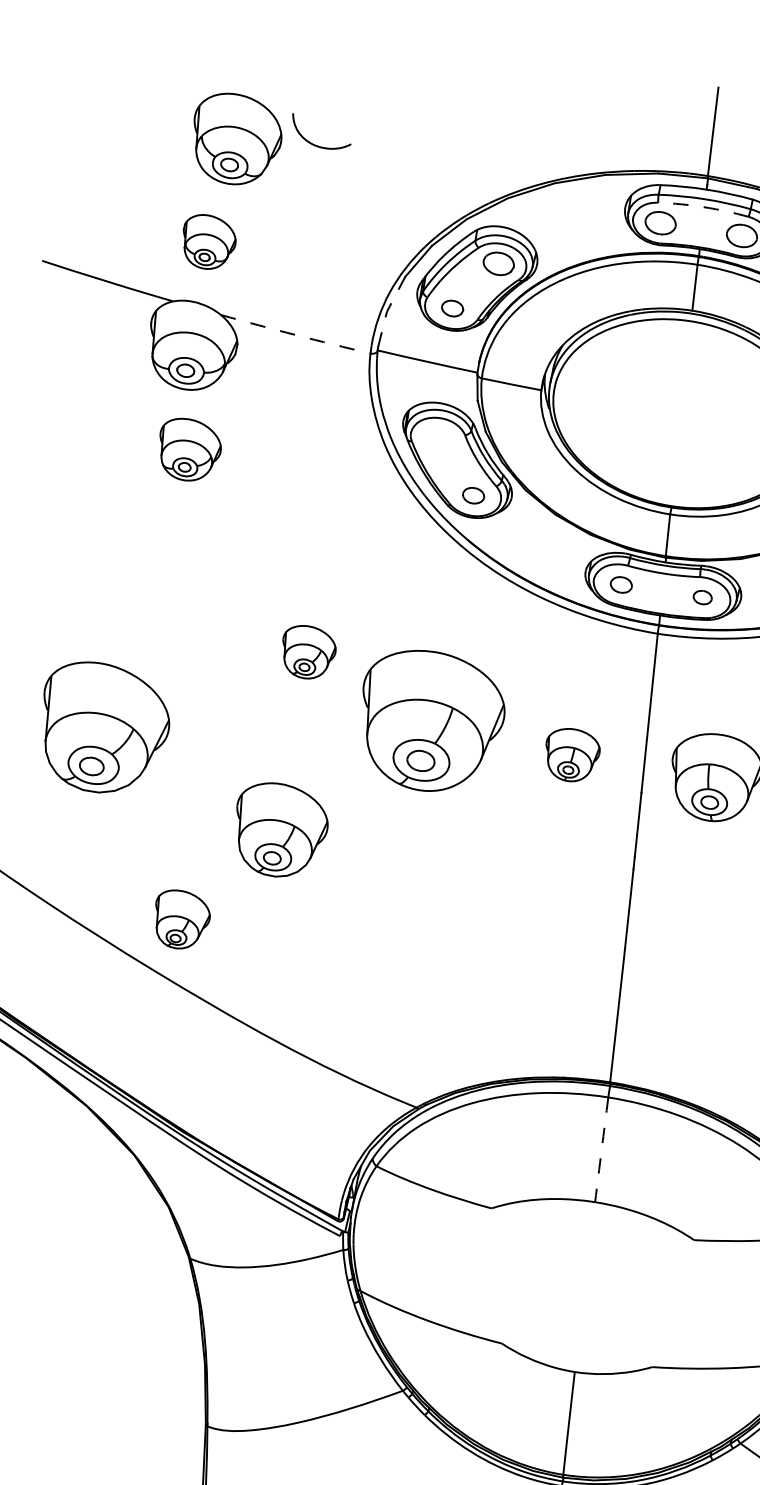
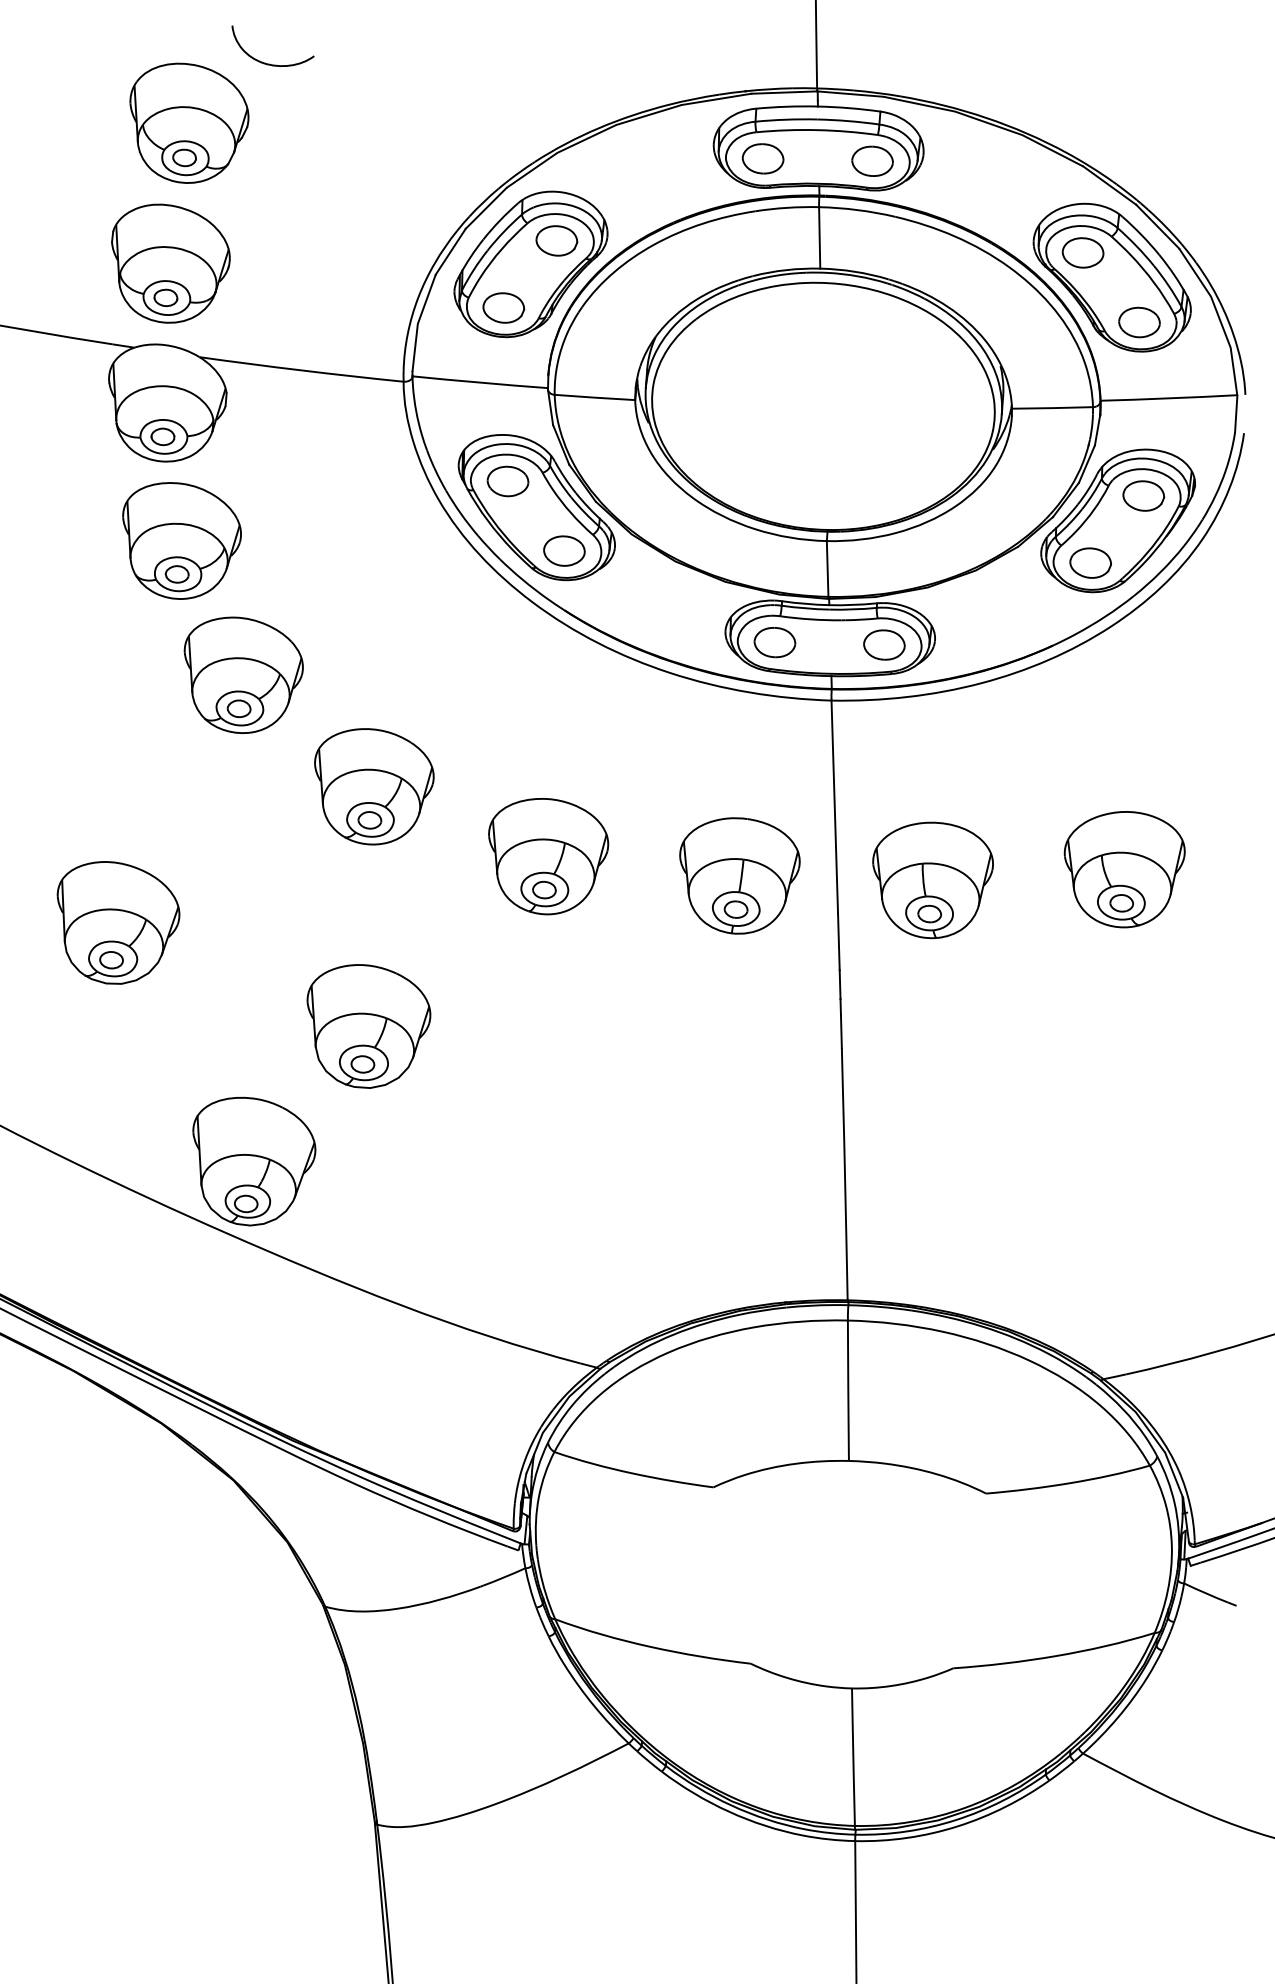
curve: (317, 145) -> (269, 63), moved
arc: (704, 207) -> (817, 130), dashed -> solid
part: (208, 242) -> (170, 263), size x1.67
part: (452, 308) -> (503, 307), size x1.43
line: (387, 310) -> (418, 322), dashed -> solid
arc: (295, 335) -> (301, 370), dashed -> solid
part: (438, 438) -> (507, 481), added
part: (189, 449) -> (181, 540), size x1.43
part: (473, 495) -> (564, 550), size x1.43
part: (222, 555) -> (243, 674), added
part: (621, 584) -> (774, 642), size x1.43
part: (702, 597) -> (884, 644), size x1.67
part: (308, 652) -> (374, 786), size x1.67
part: (431, 721) -> (548, 856), size x0.62
part: (104, 728) -> (118, 922), size x0.71
part: (571, 754) -> (739, 875), size x1.67
part: (181, 919) -> (254, 1161), size x1.67
arc: (601, 1149) -> (848, 1390), dashed -> solid

